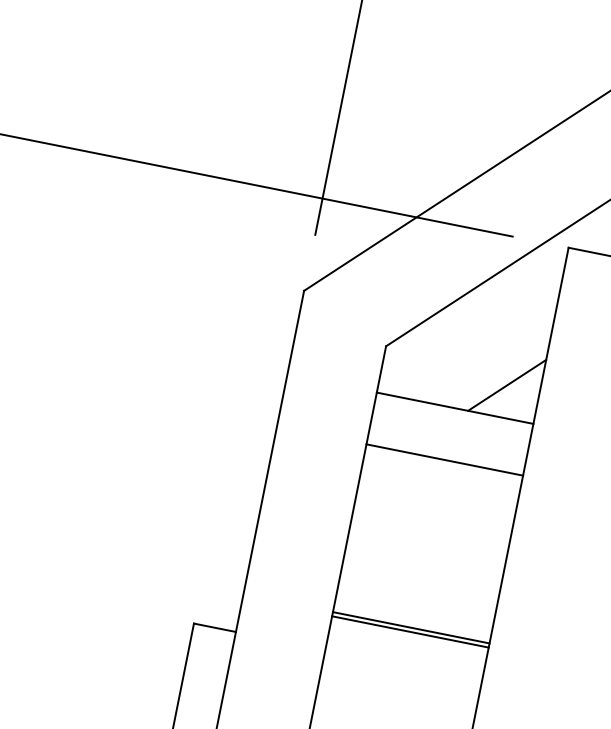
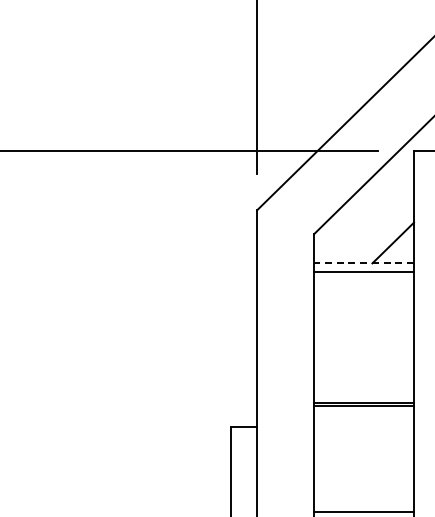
line: (455, 408) -> (364, 263), solid -> dashed
line: (443, 460) -> (363, 272), moved

